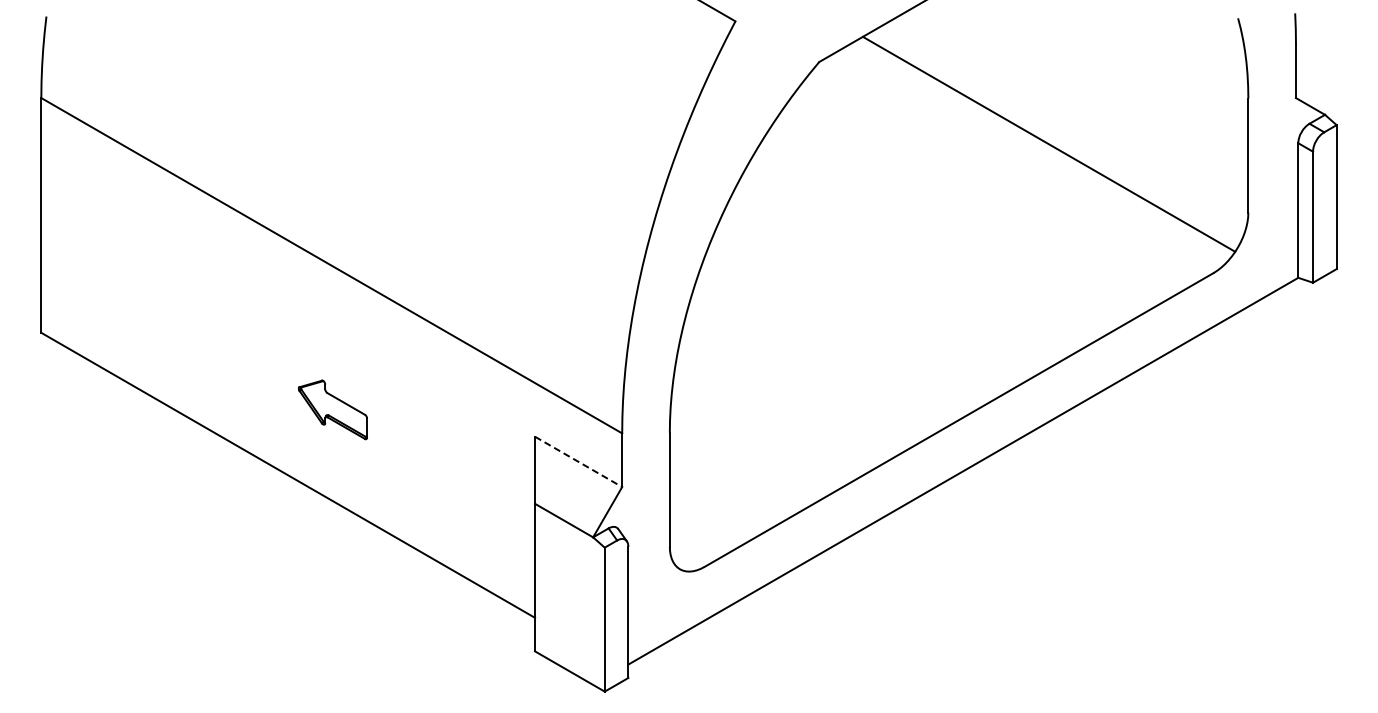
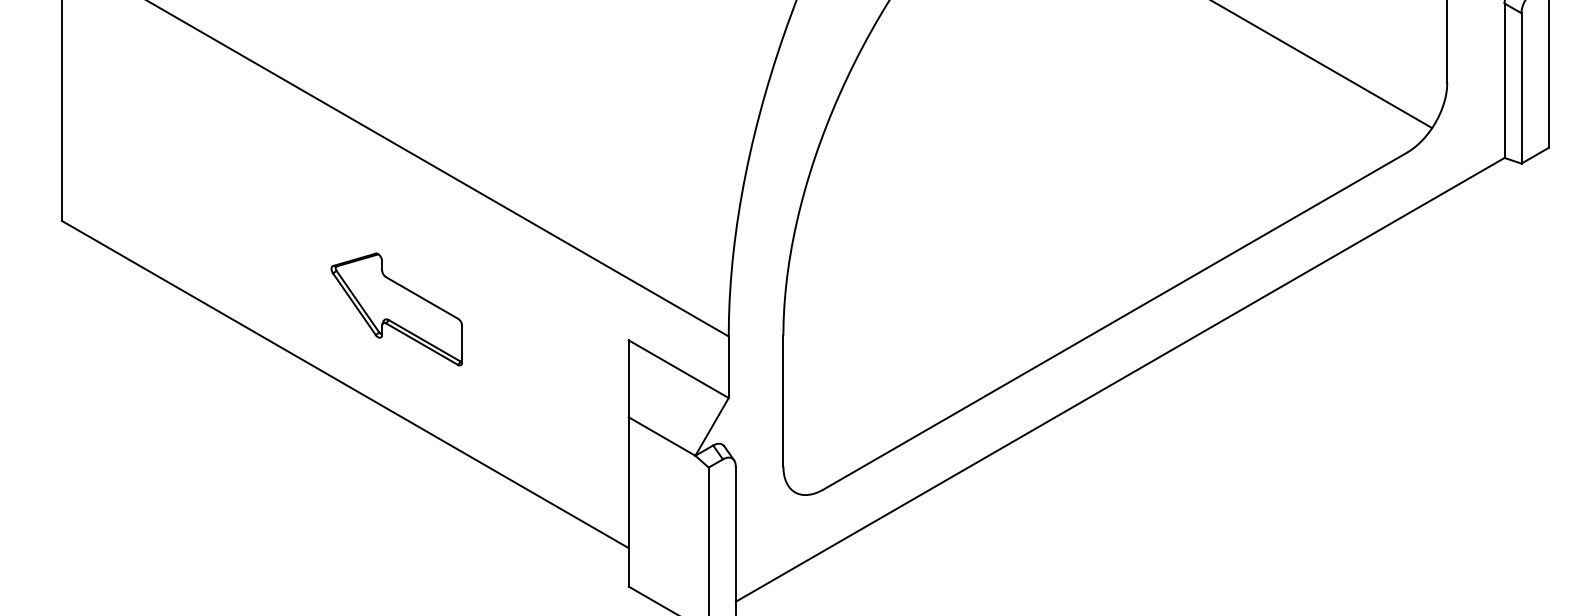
part: (332, 409) -> (396, 309), size x1.67
line: (579, 462) -> (679, 369), dashed -> solid

